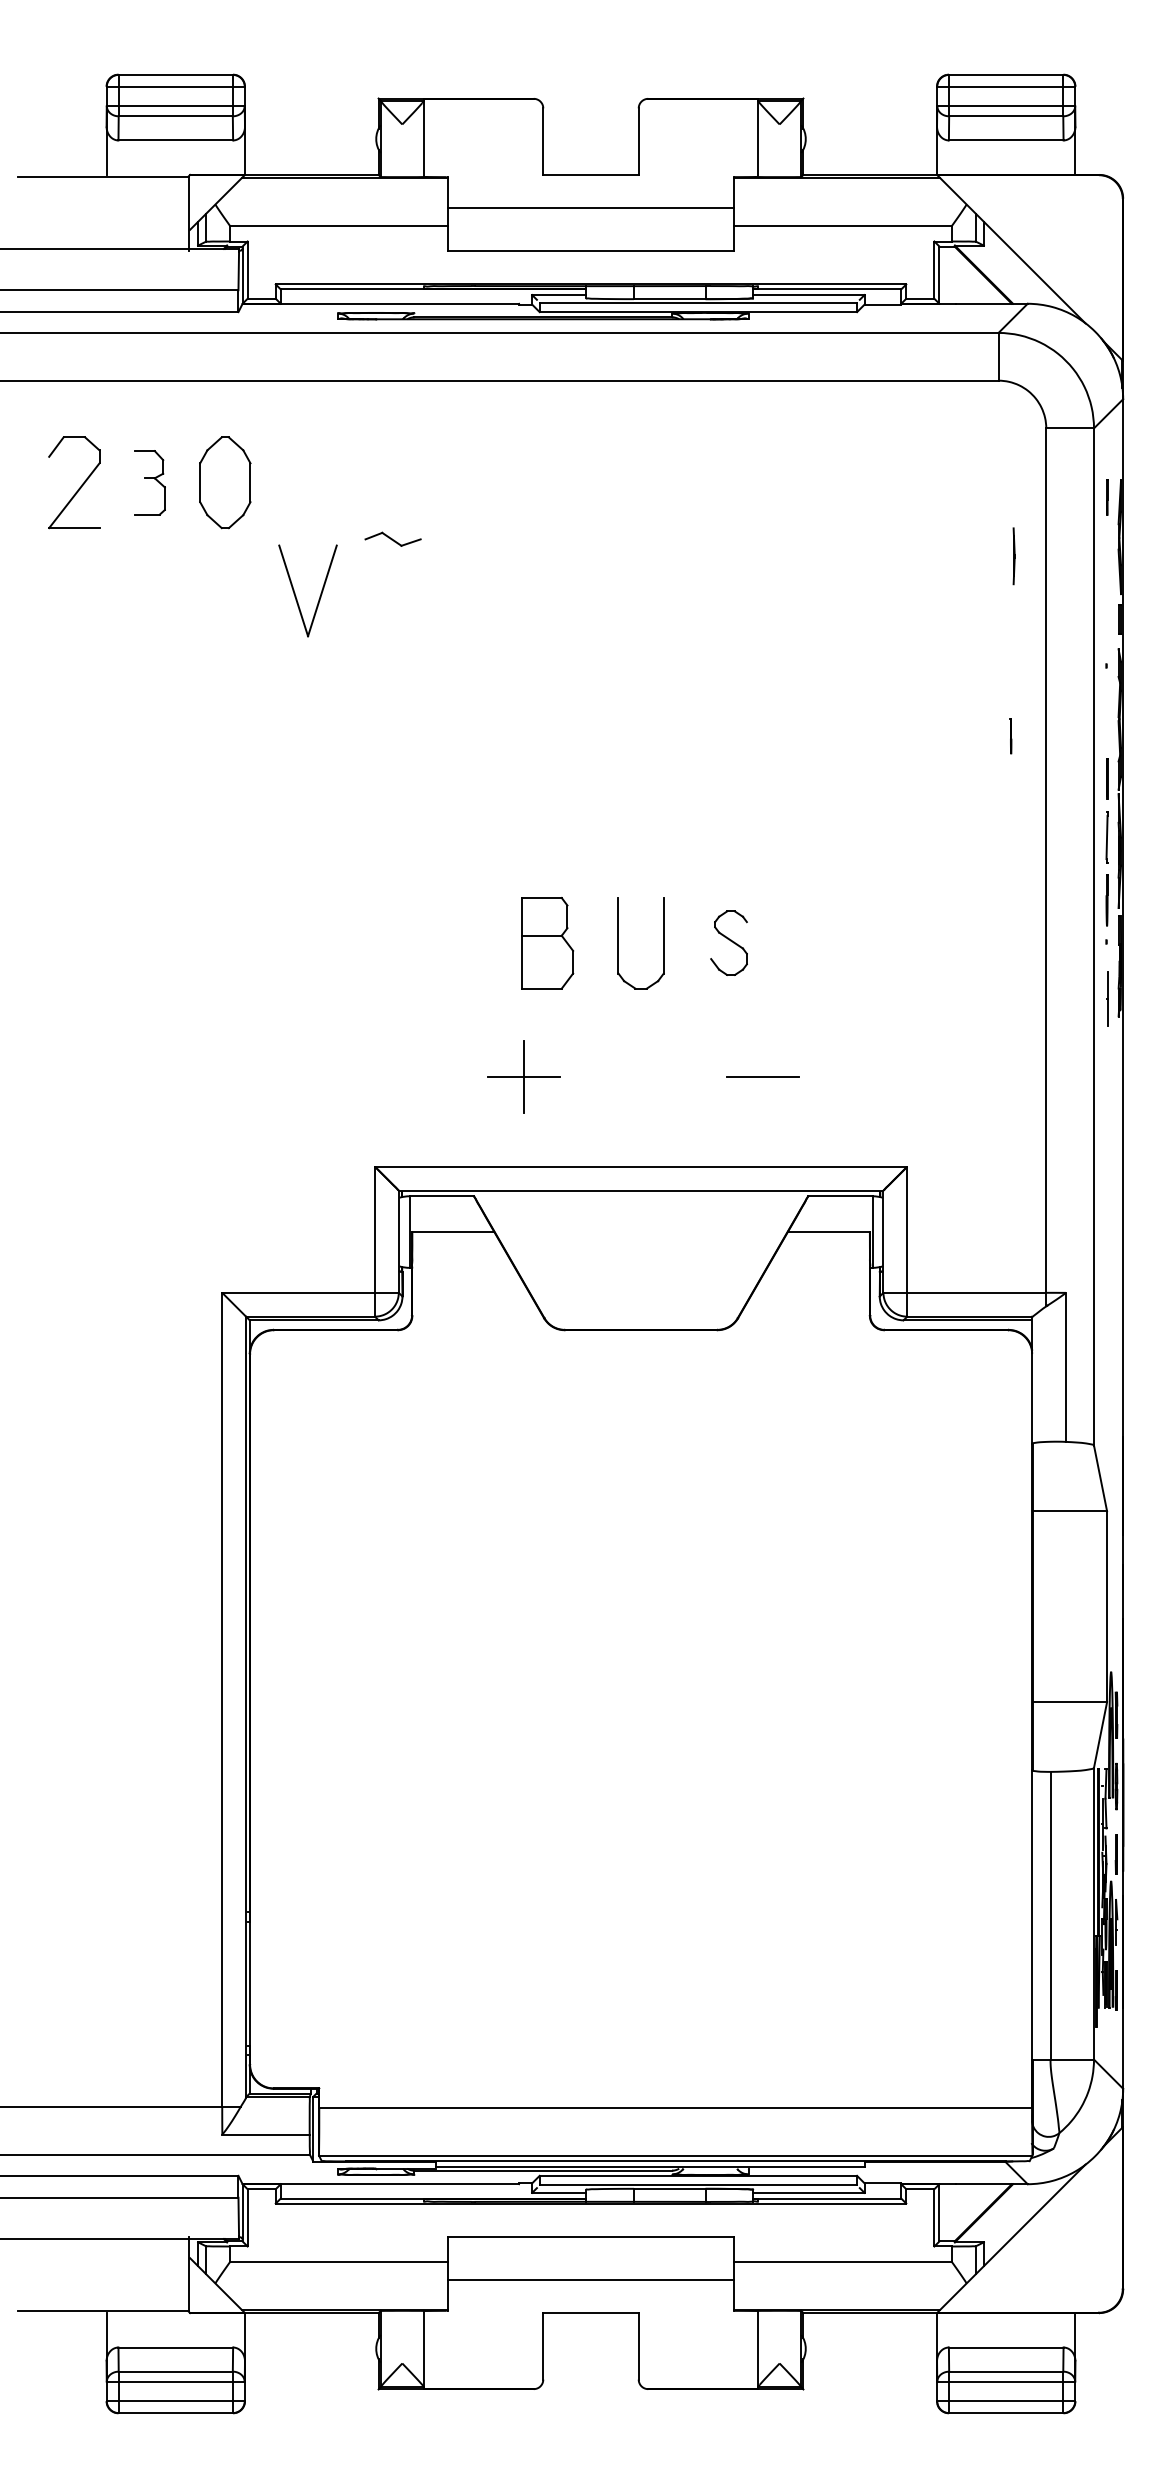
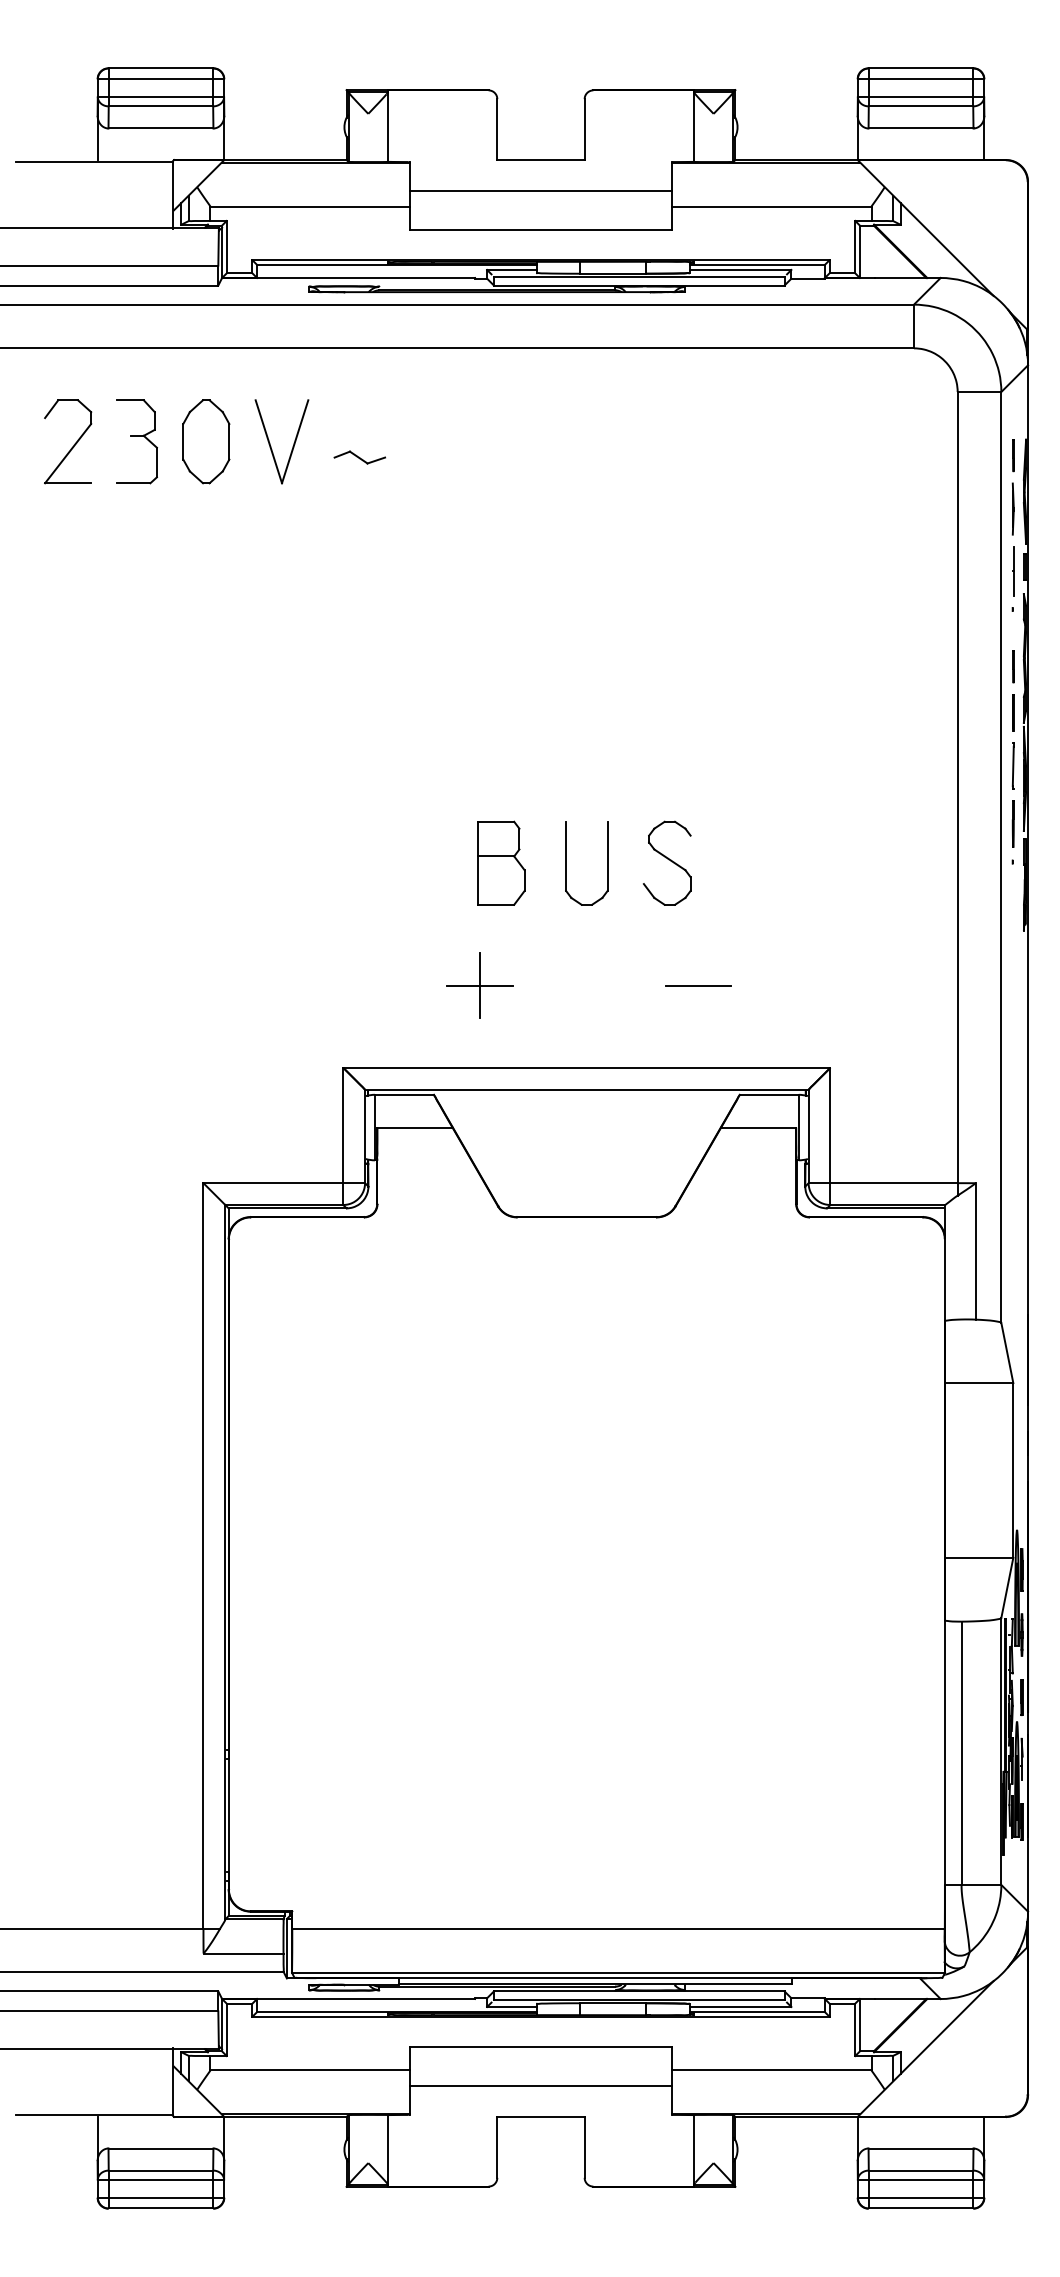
part: (149, 482) -> (136, 441), size x1.43
part: (392, 539) -> (359, 457), moved
line: (1013, 555) -> (1012, 508), moved
part: (295, 592) -> (270, 443), moved
line: (1011, 735) -> (1013, 666), moved
part: (729, 942) -> (667, 862), size x1.43
line: (1107, 999) -> (1013, 571), moved

